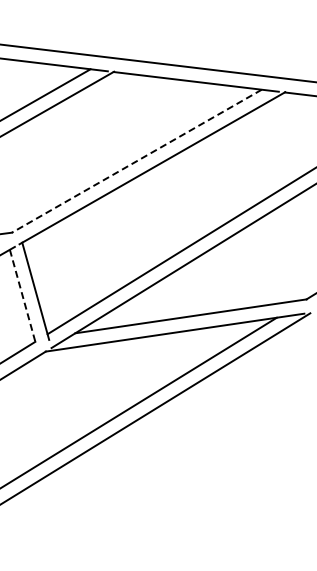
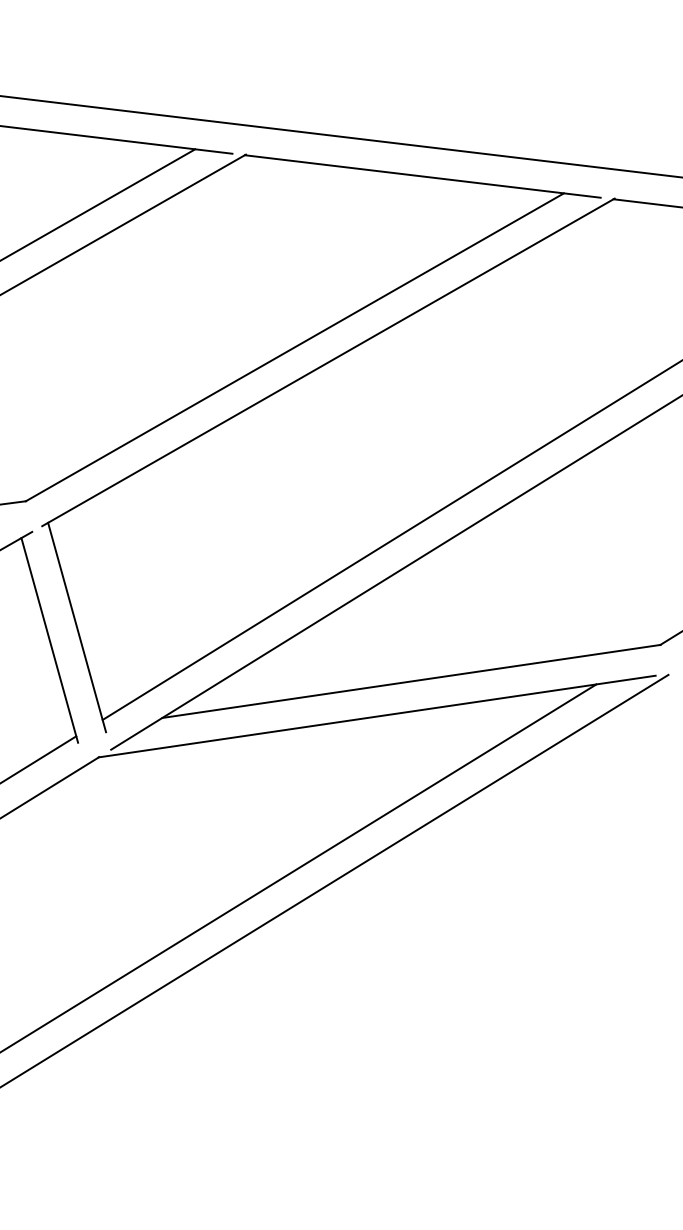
line: (136, 161) -> (294, 347), dashed -> solid
line: (23, 297) -> (50, 640), dashed -> solid

